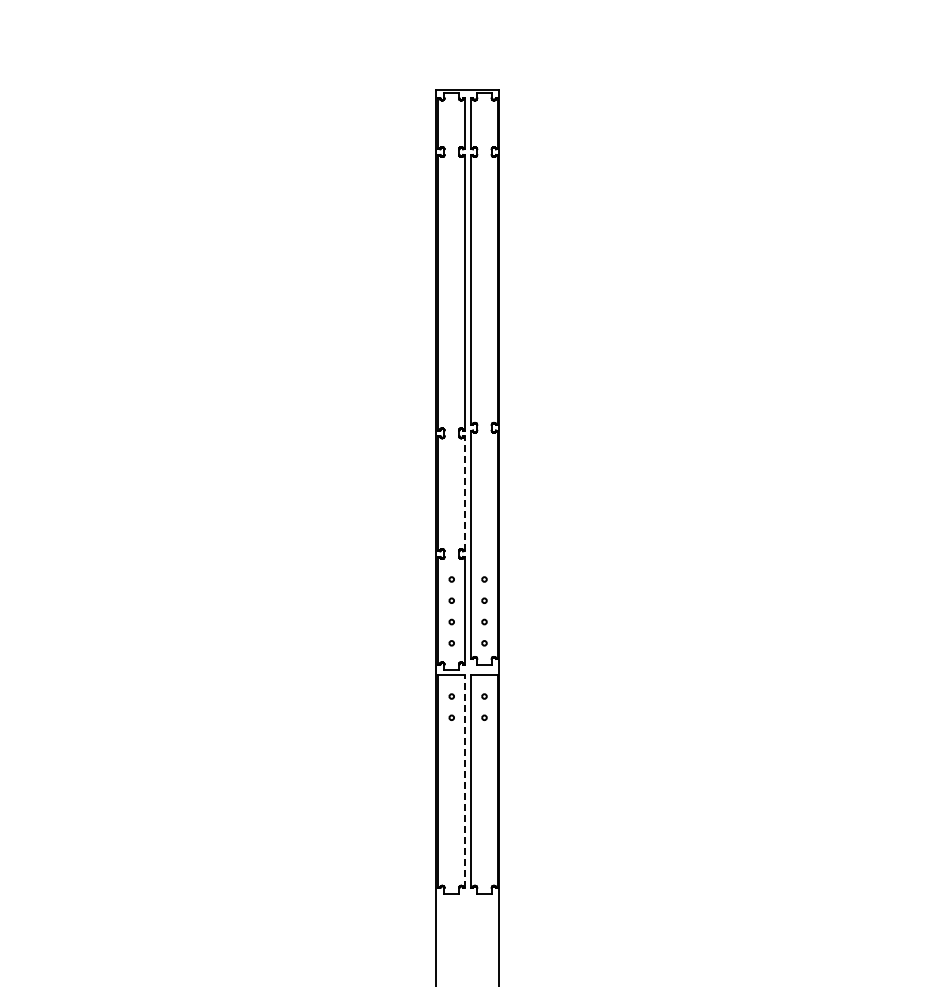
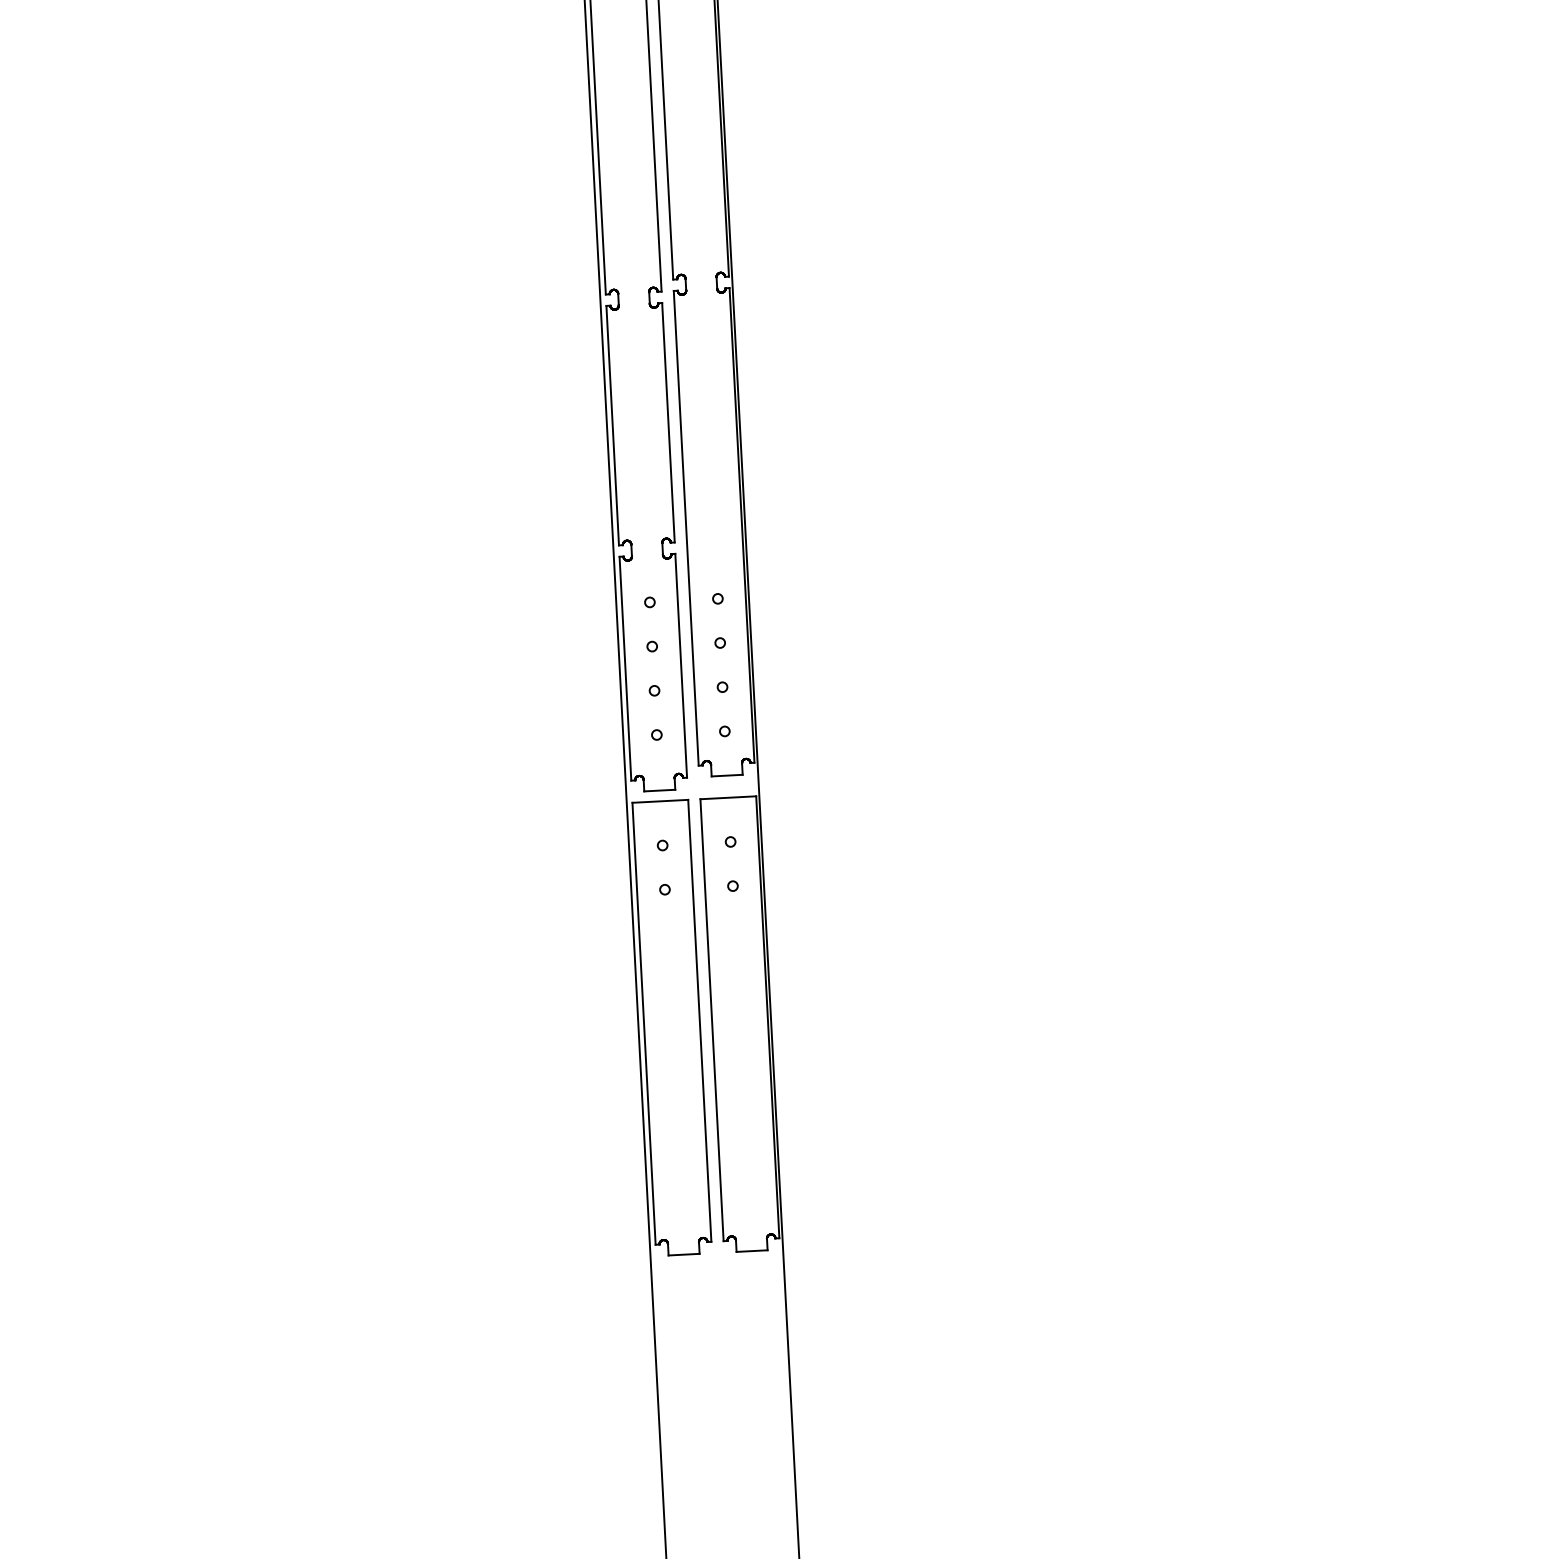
line: (465, 493) -> (669, 422), dashed -> solid
line: (465, 781) -> (700, 1020), dashed -> solid

